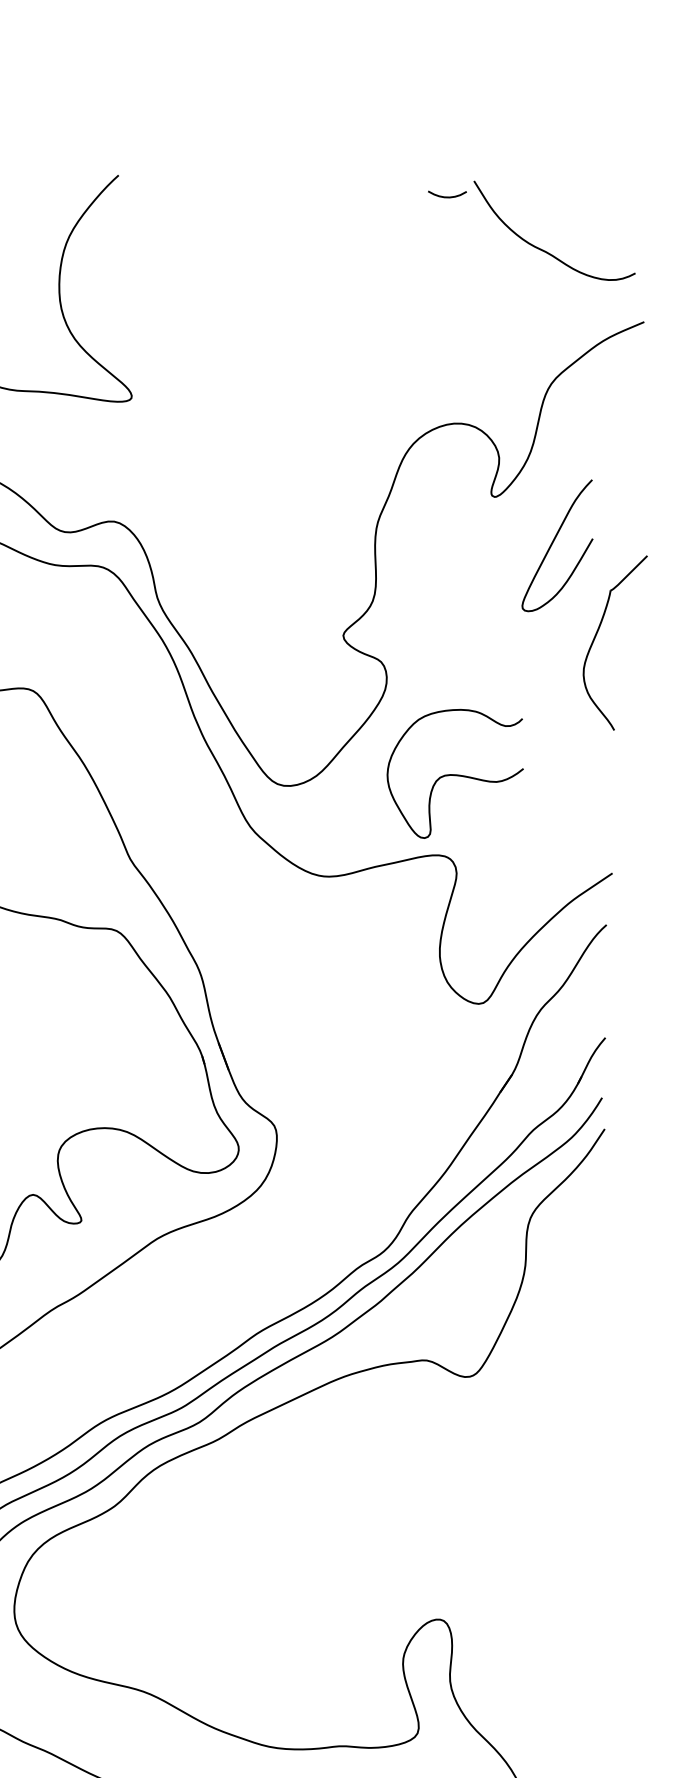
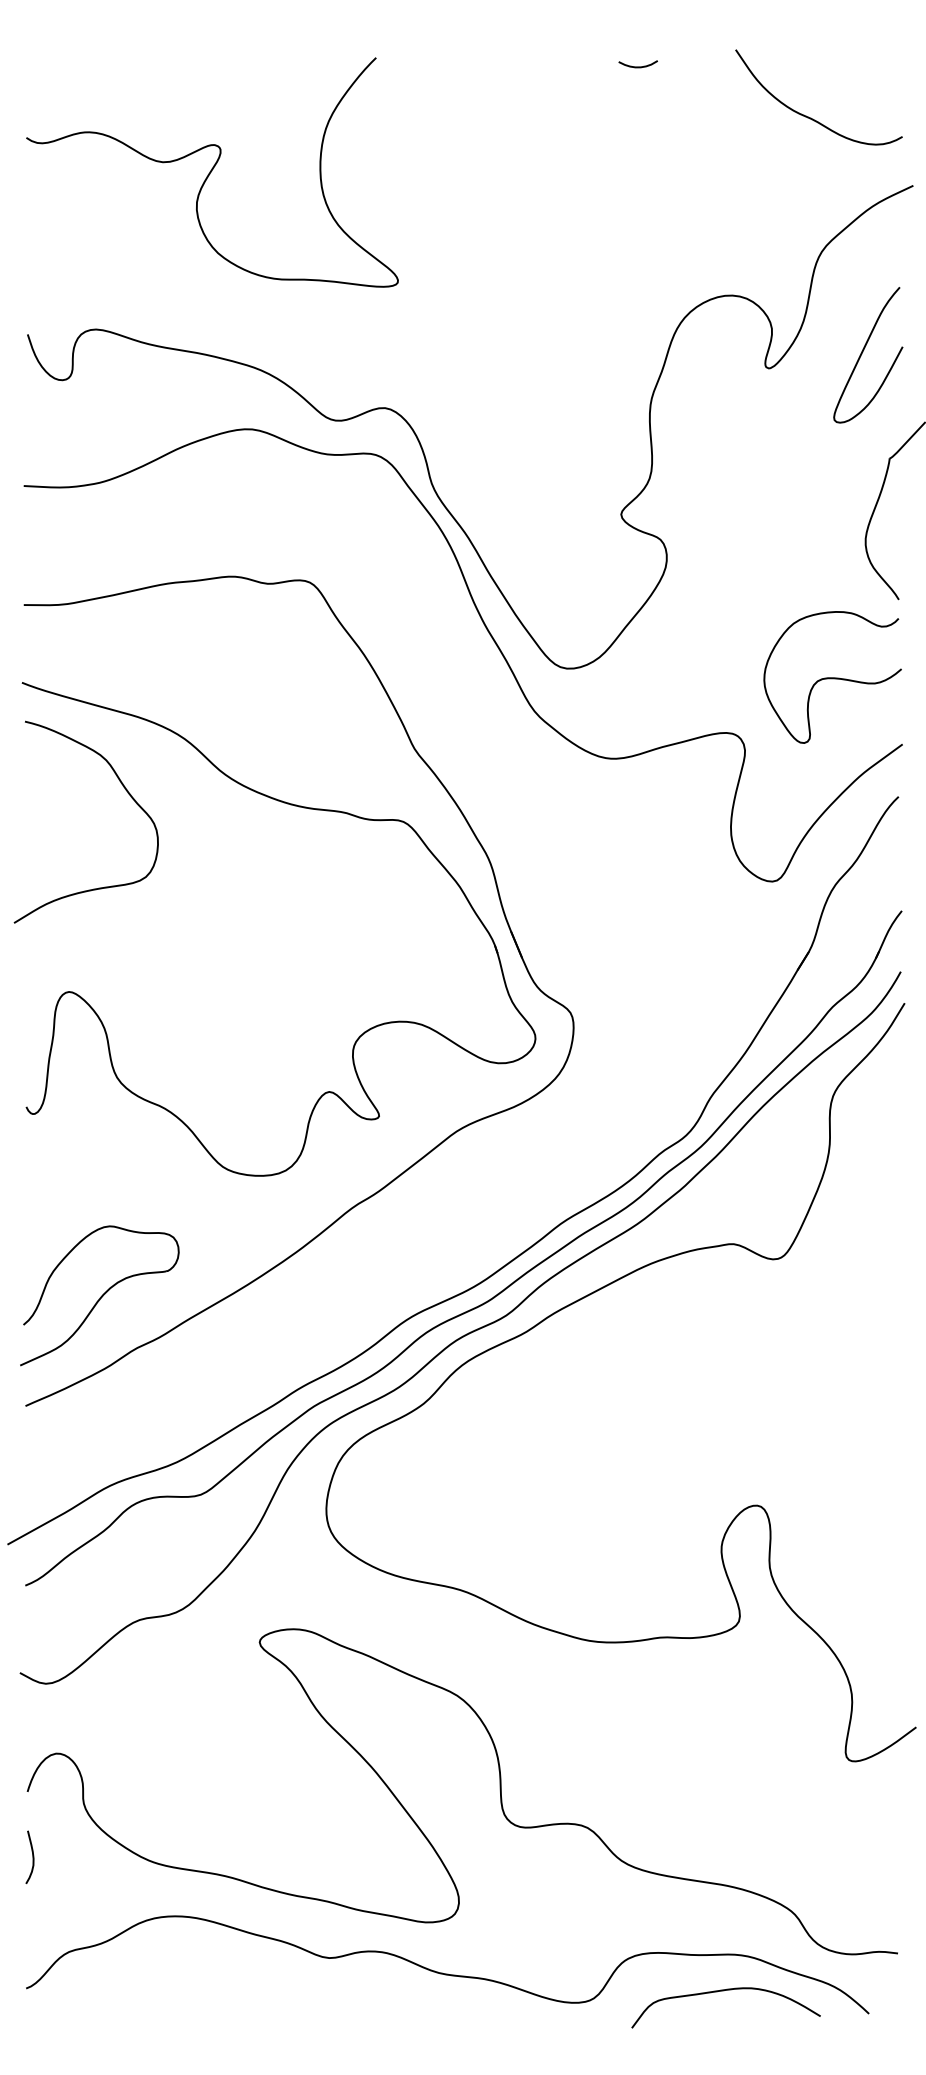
curve: (446, 196) -> (637, 66), moved
curve: (553, 542) -> (863, 352), moved
curve: (454, 774) -> (832, 677), moved

